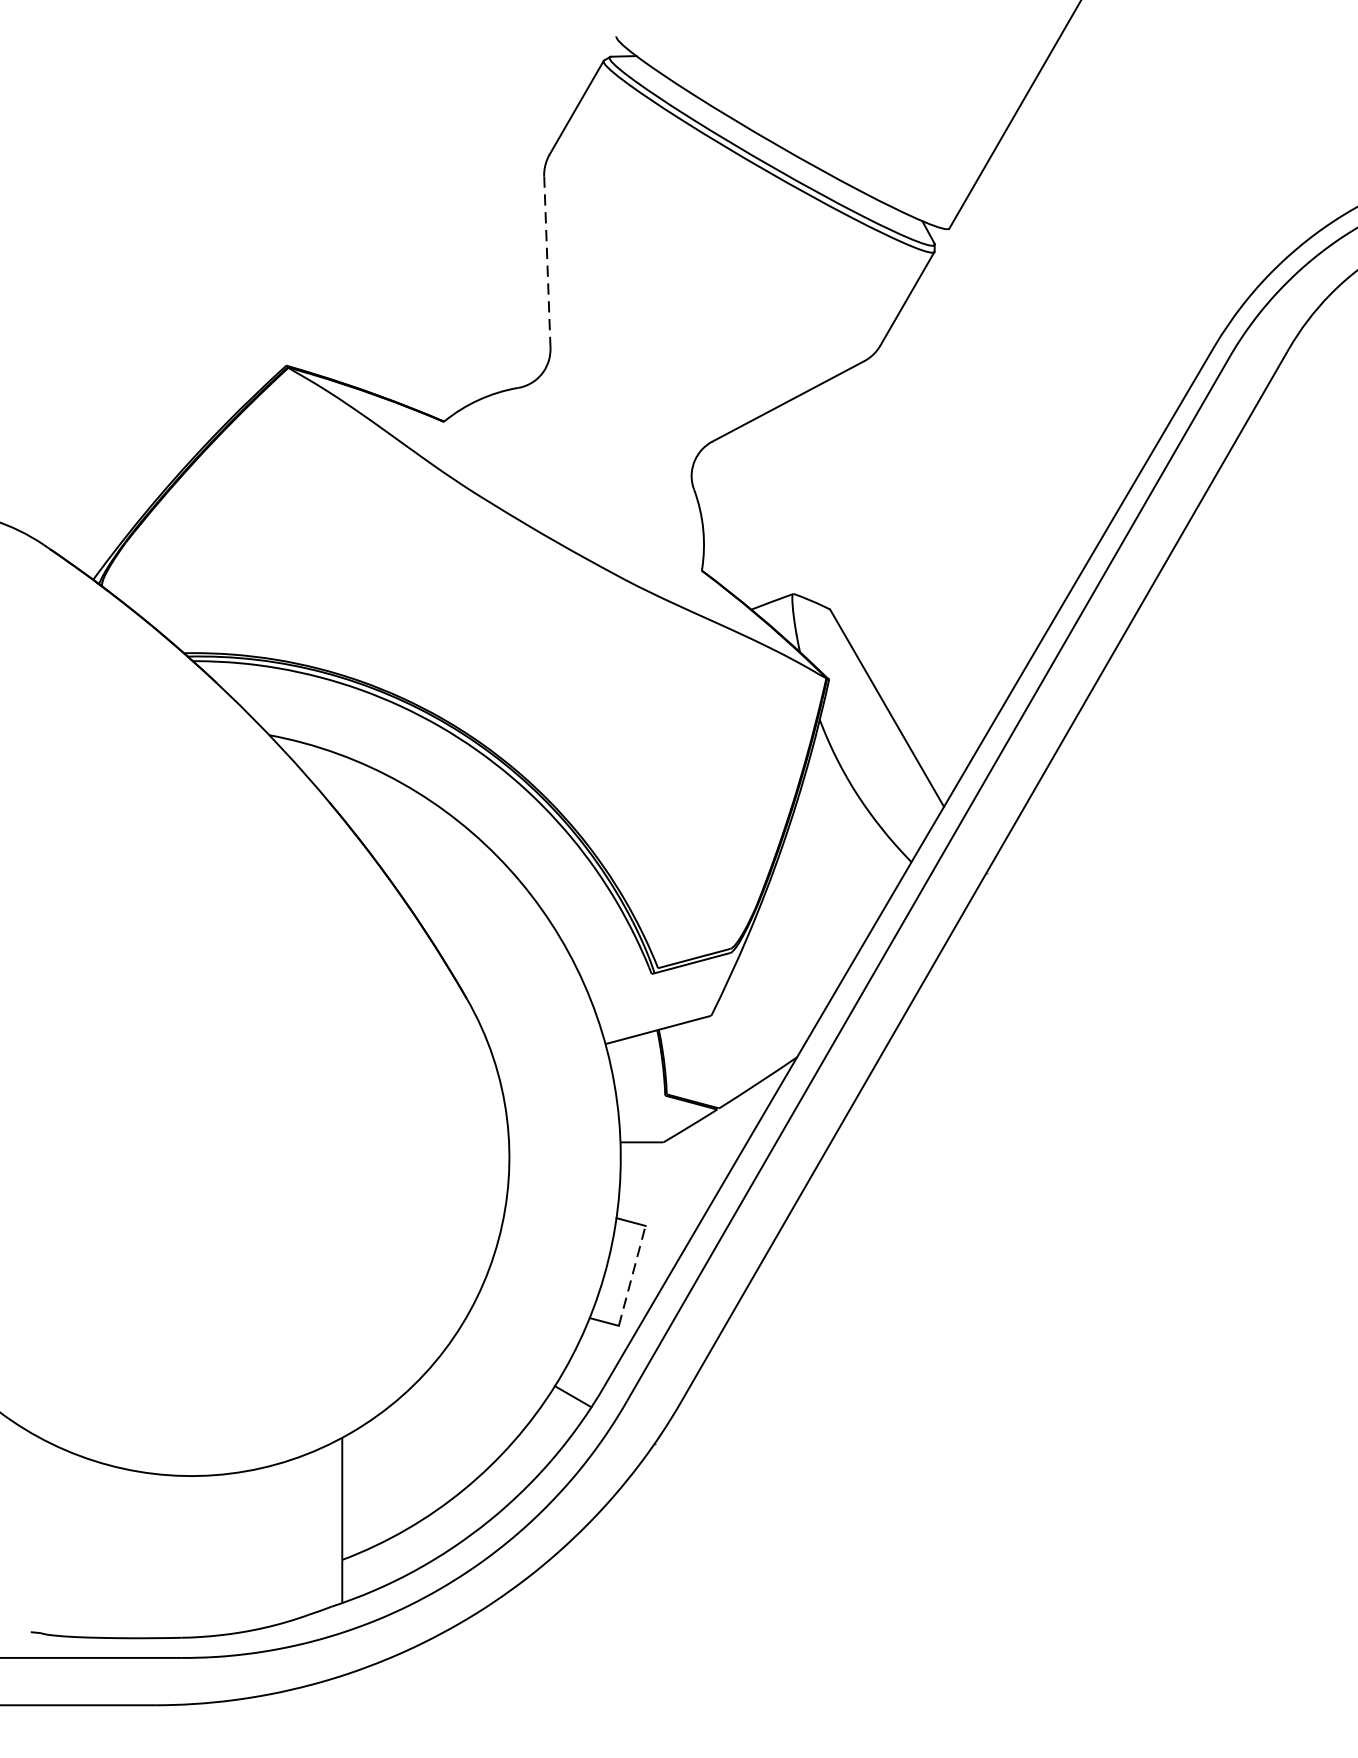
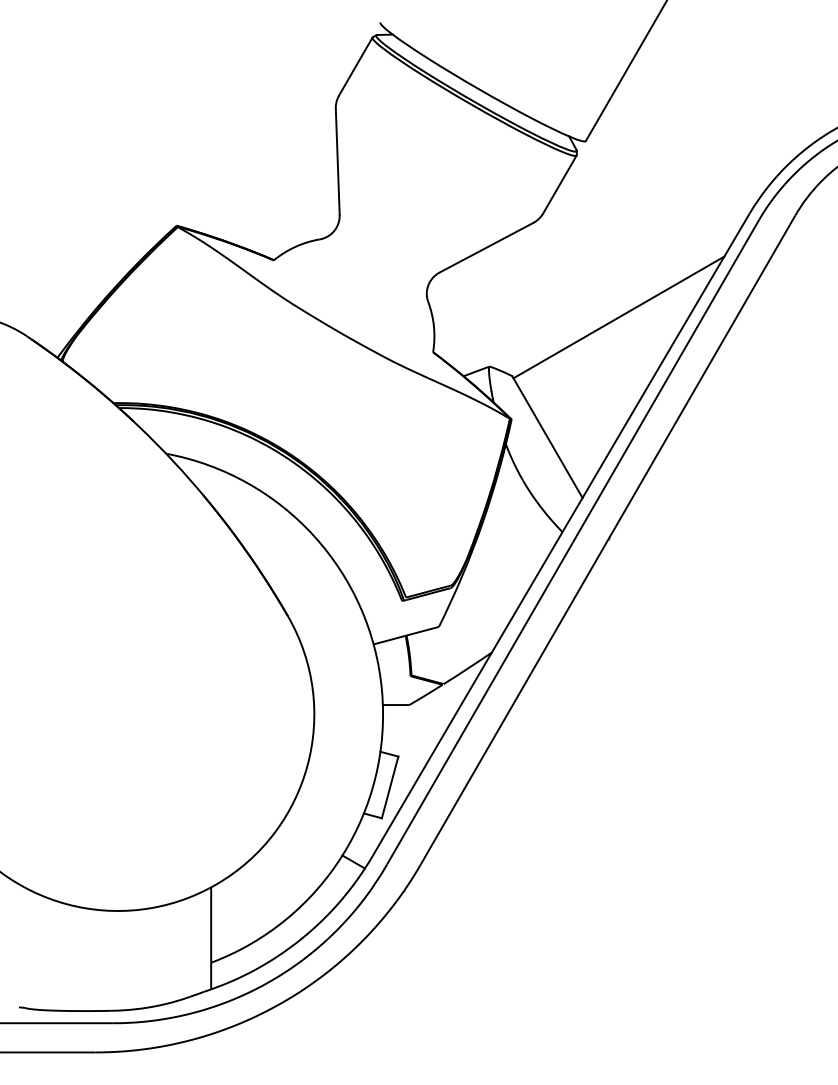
line: (546, 261) -> (337, 161), dashed -> solid
line: (1002, 514) -> (618, 317), added
line: (632, 1275) -> (390, 787), dashed -> solid

